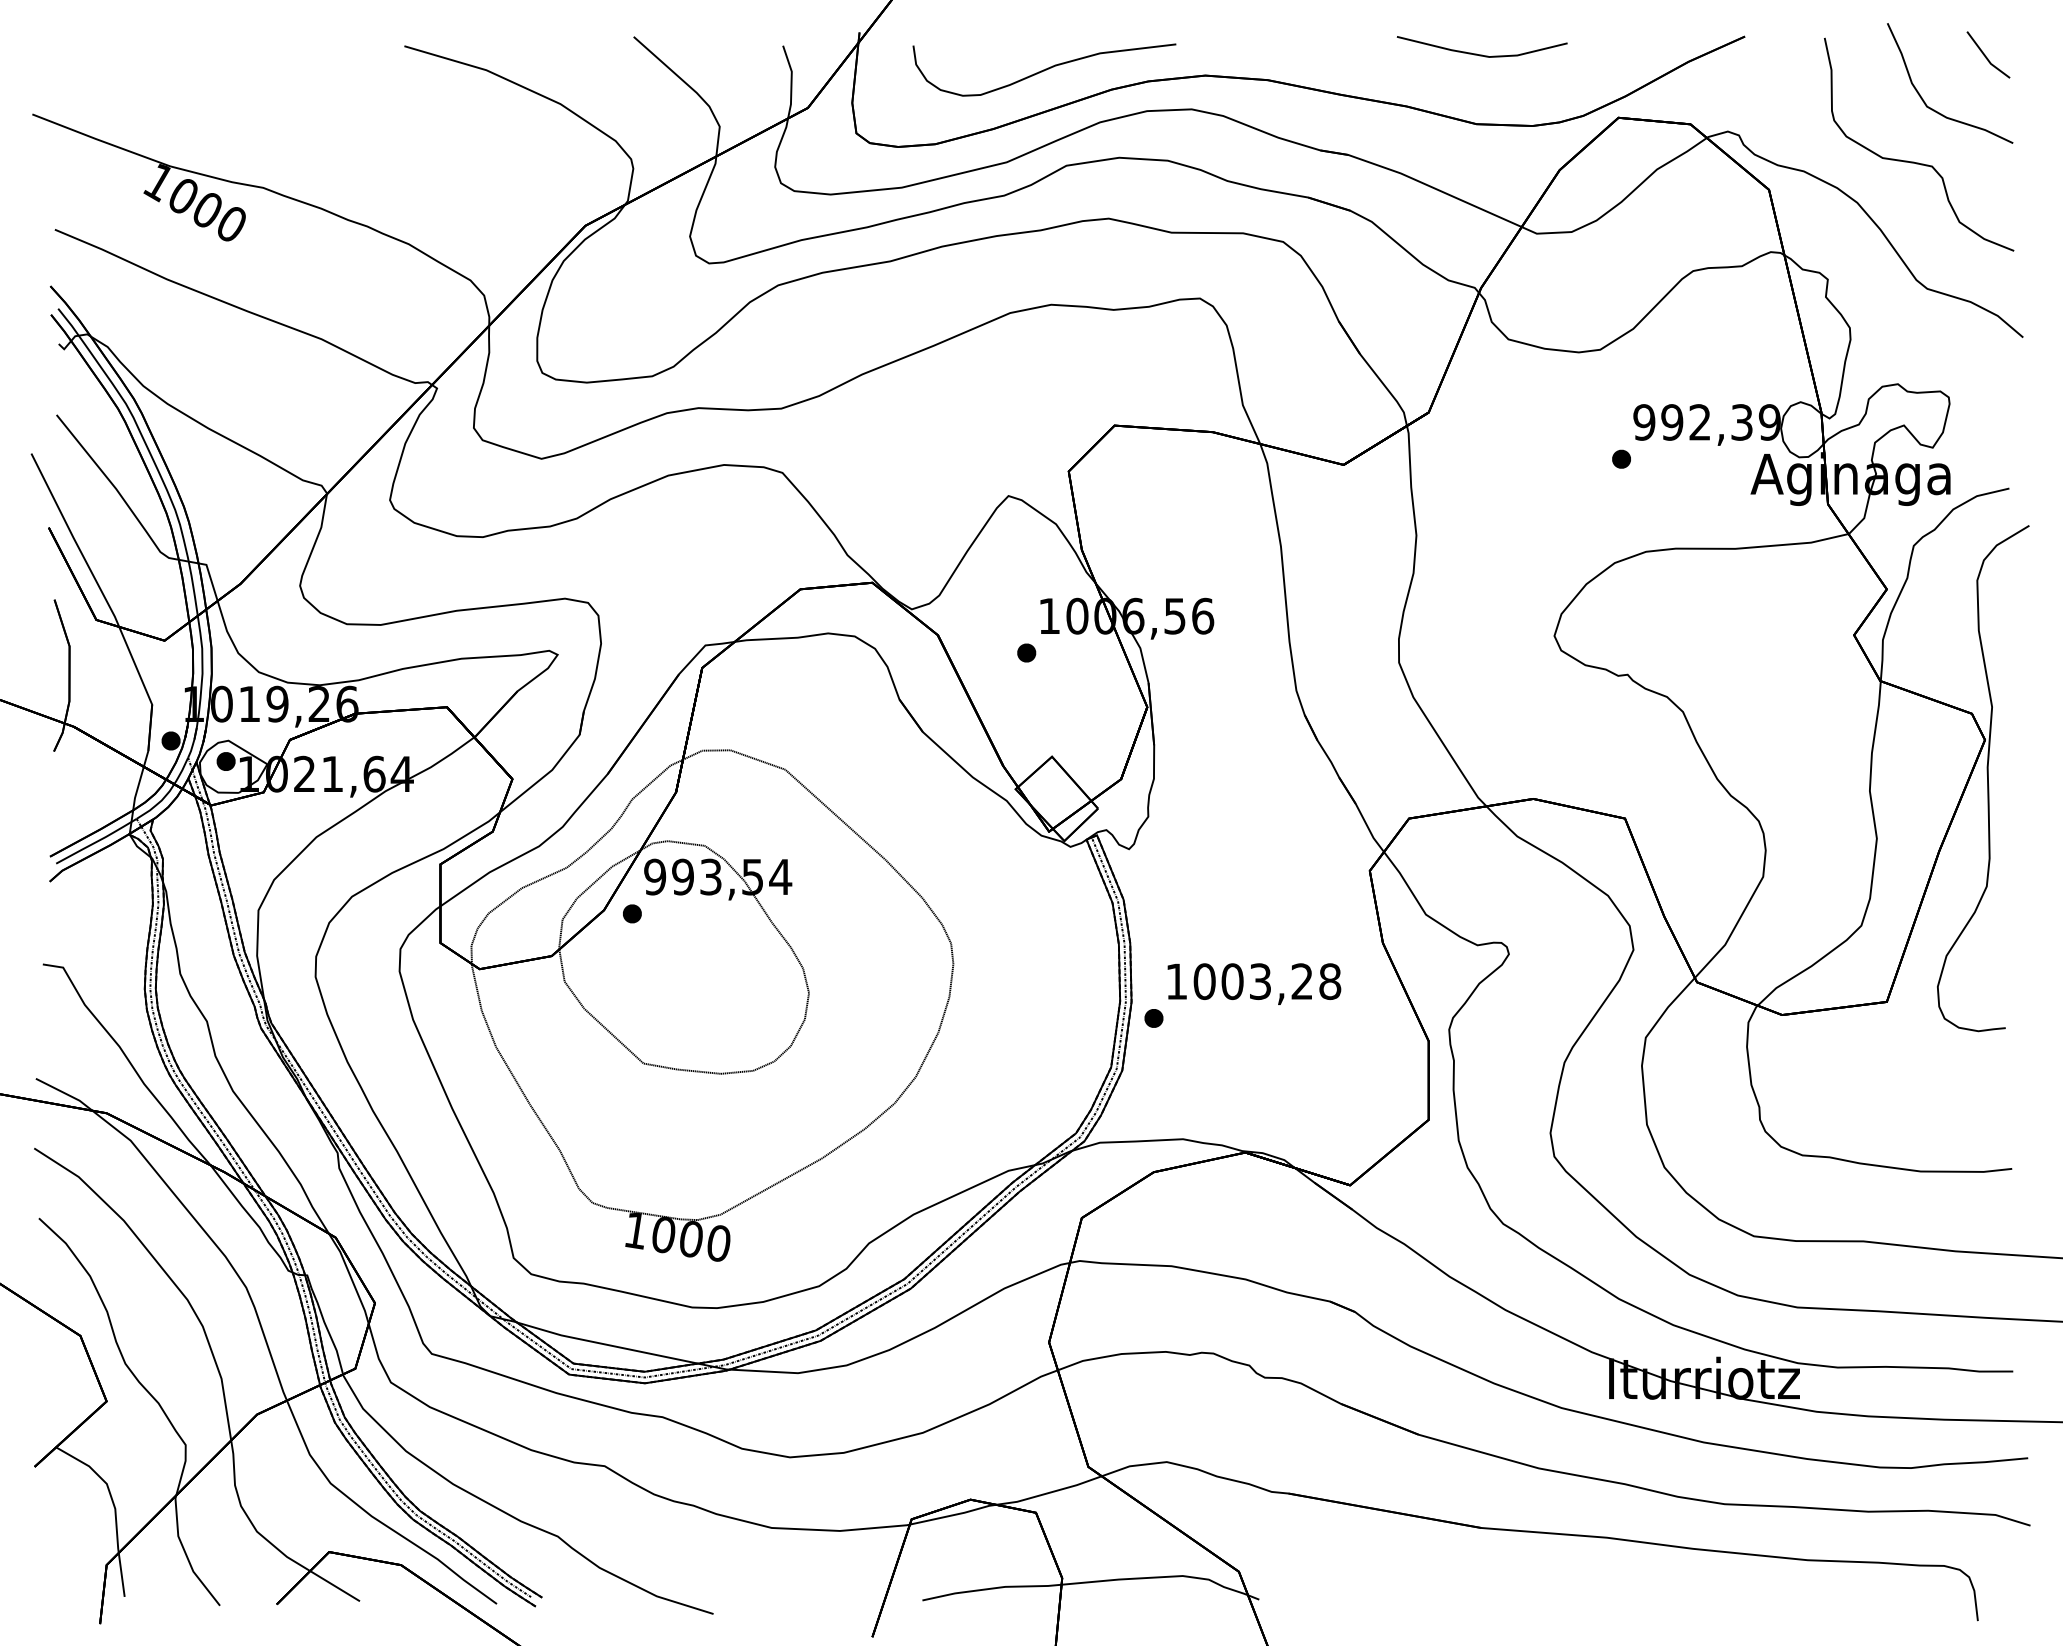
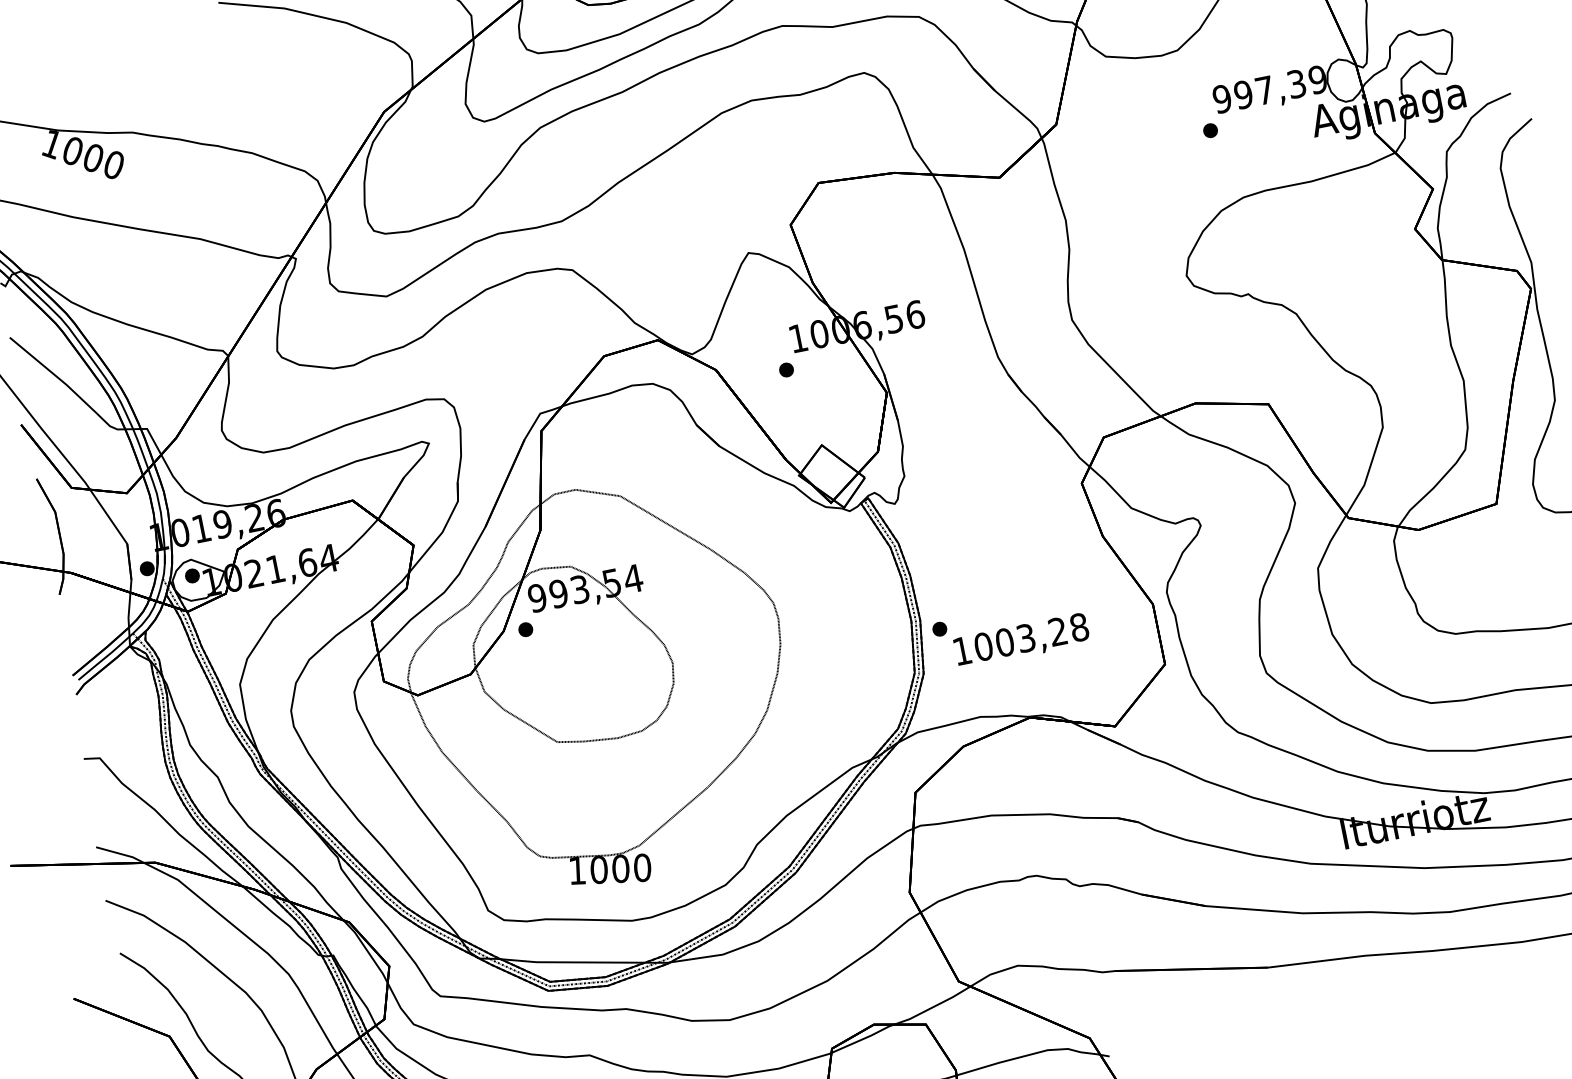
text: (1699, 422) -> (1264, 90), 992,39 -> 997,39
text: (1254, 983) -> (1021, 640), moved

